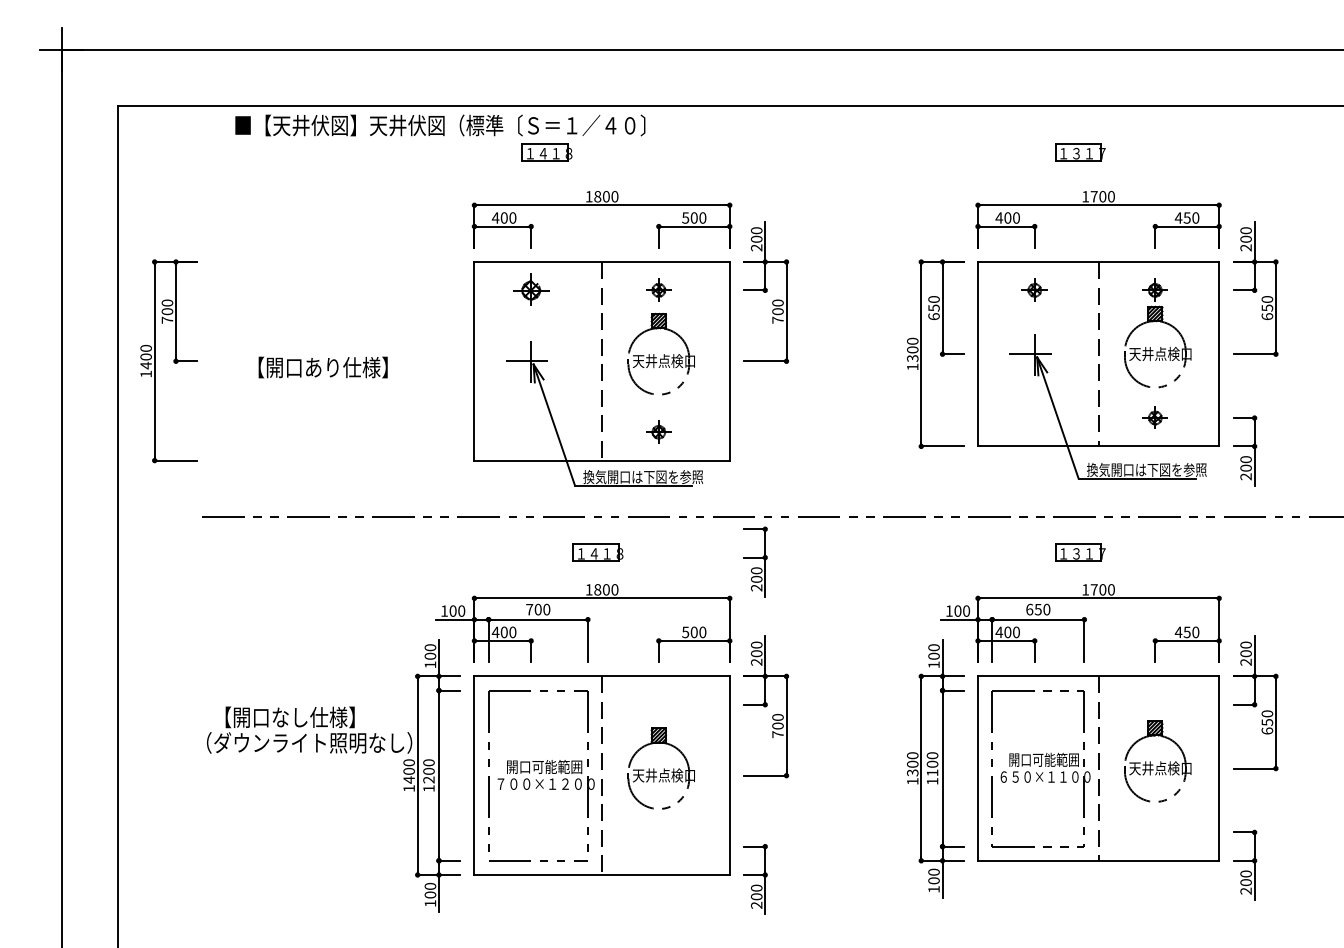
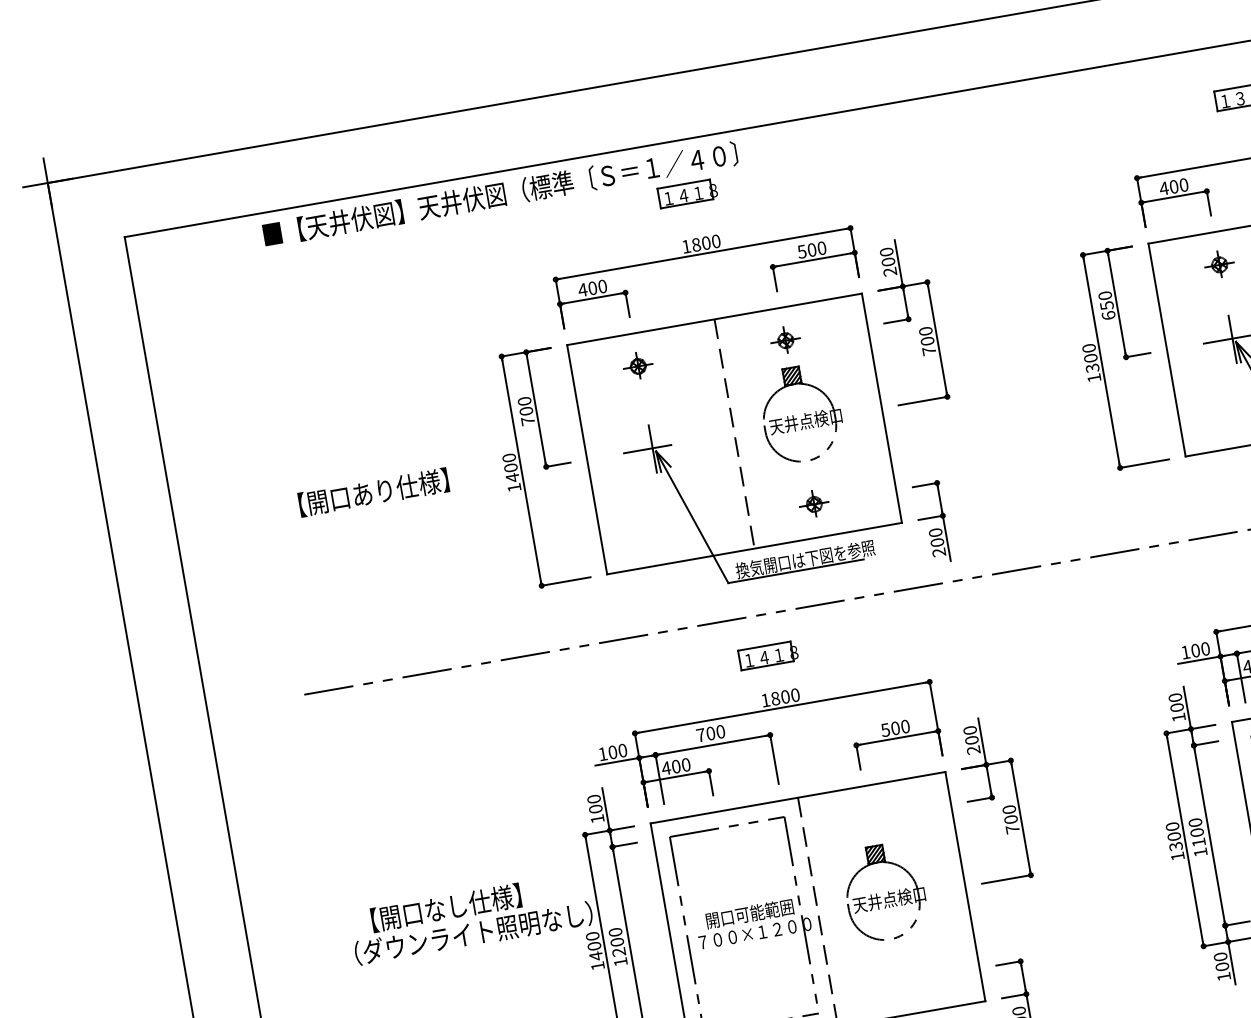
part: (546, 152) -> (687, 193), moved
part: (530, 289) -> (637, 365), size x0.71
part: (168, 361) -> (537, 468), moved
text: (322, 367) -> (372, 492), moved
part: (755, 561) -> (932, 522), moved

